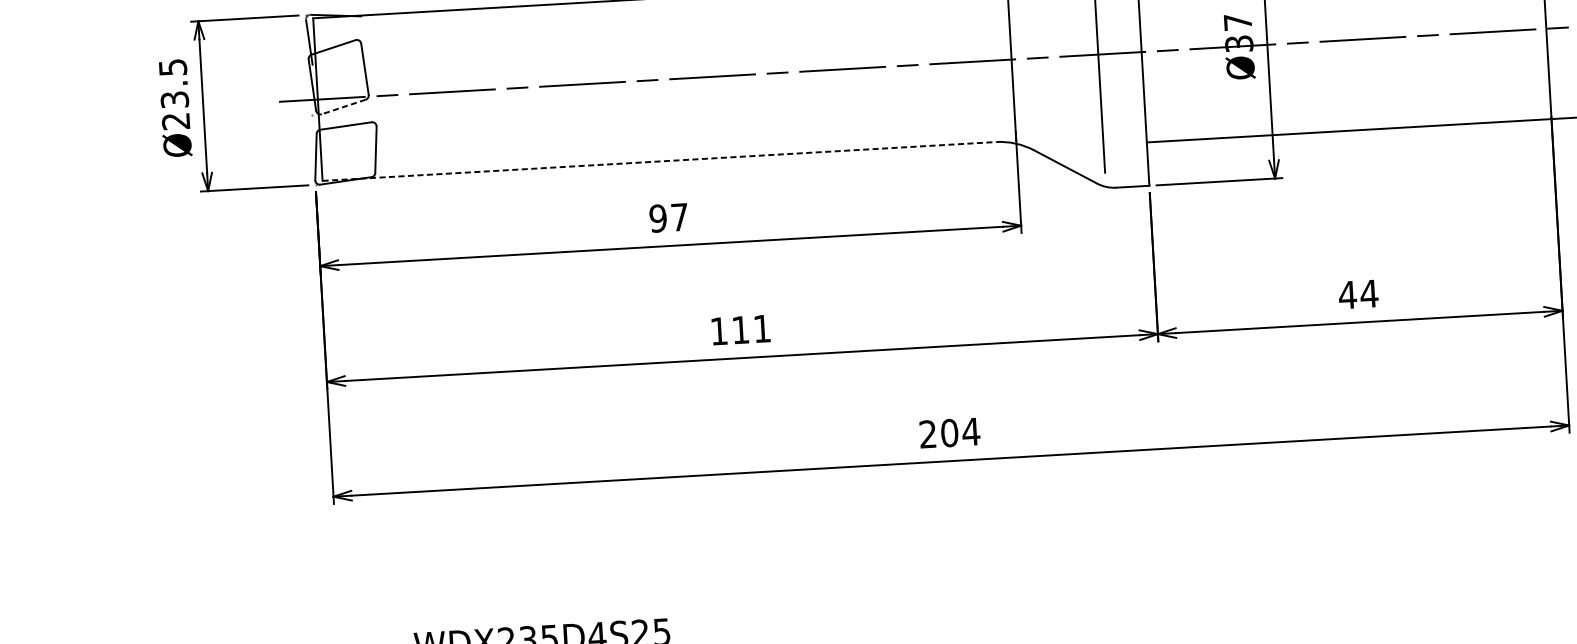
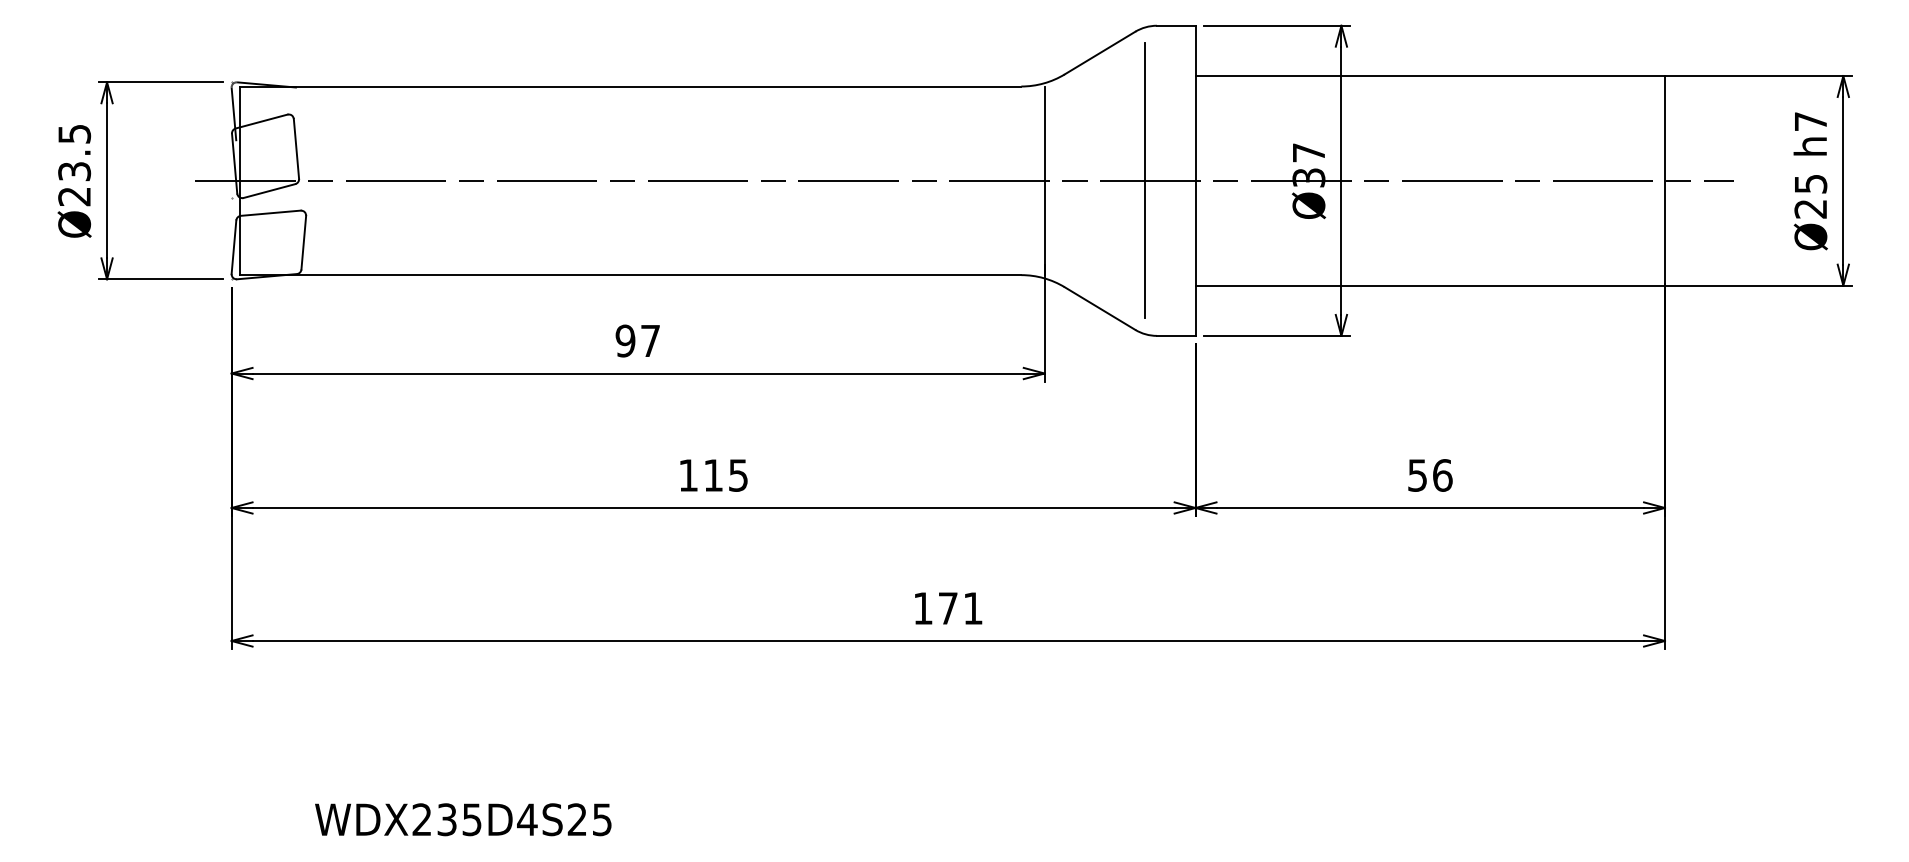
line: (343, 107) -> (269, 191), dashed -> solid
line: (659, 161) -> (630, 275), dashed -> solid
text: (1357, 294) -> (1429, 475), 44 -> 56
text: (762, 328) -> (738, 475), 111 -> 115
text: (949, 433) -> (948, 608), 204 -> 171

